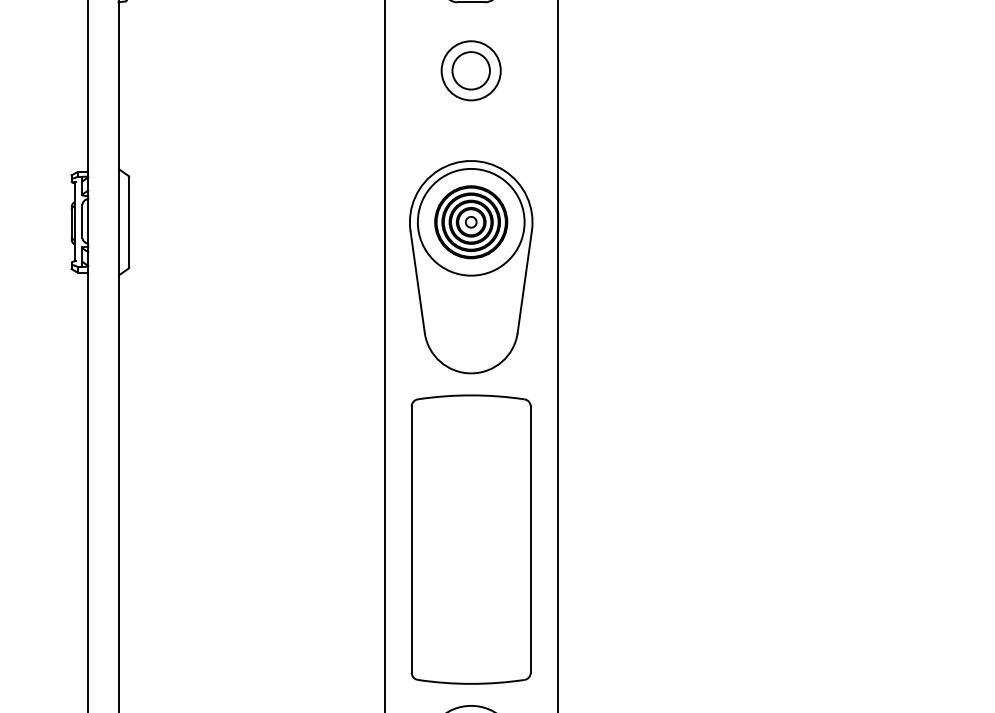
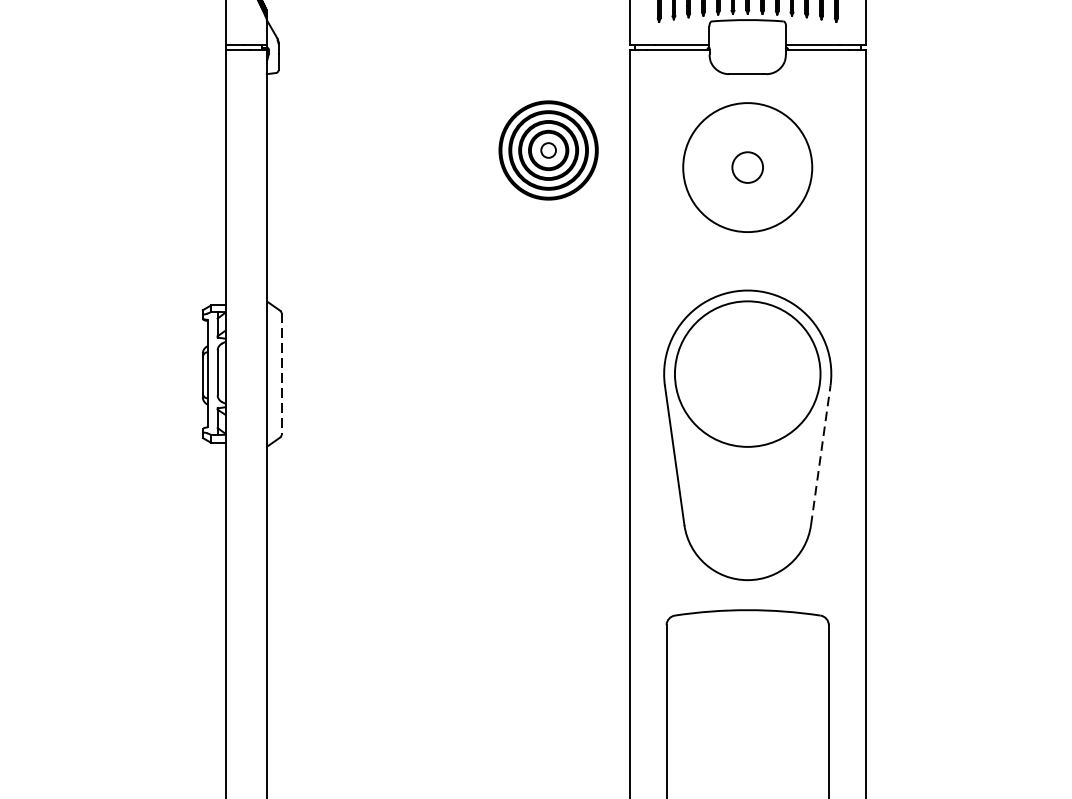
circle: (470, 70) -> (746, 167), size x0.6
circle: (470, 70) -> (746, 167), size x1.6
line: (129, 222) -> (281, 374), solid -> dashed
part: (471, 222) -> (549, 150), moved
line: (524, 281) -> (820, 454), solid -> dashed

